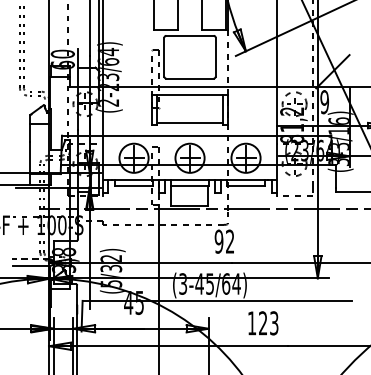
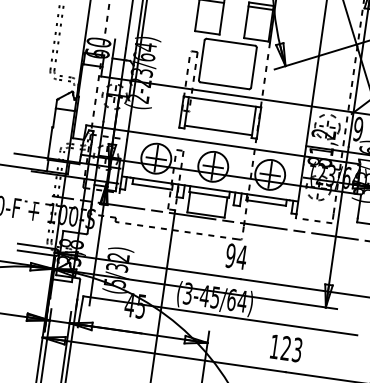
text: (229, 241) -> (241, 257), 92 -> 94
line: (31, 259) -> (37, 246), dashed -> solid
text: (263, 323) -> (286, 348), moved

